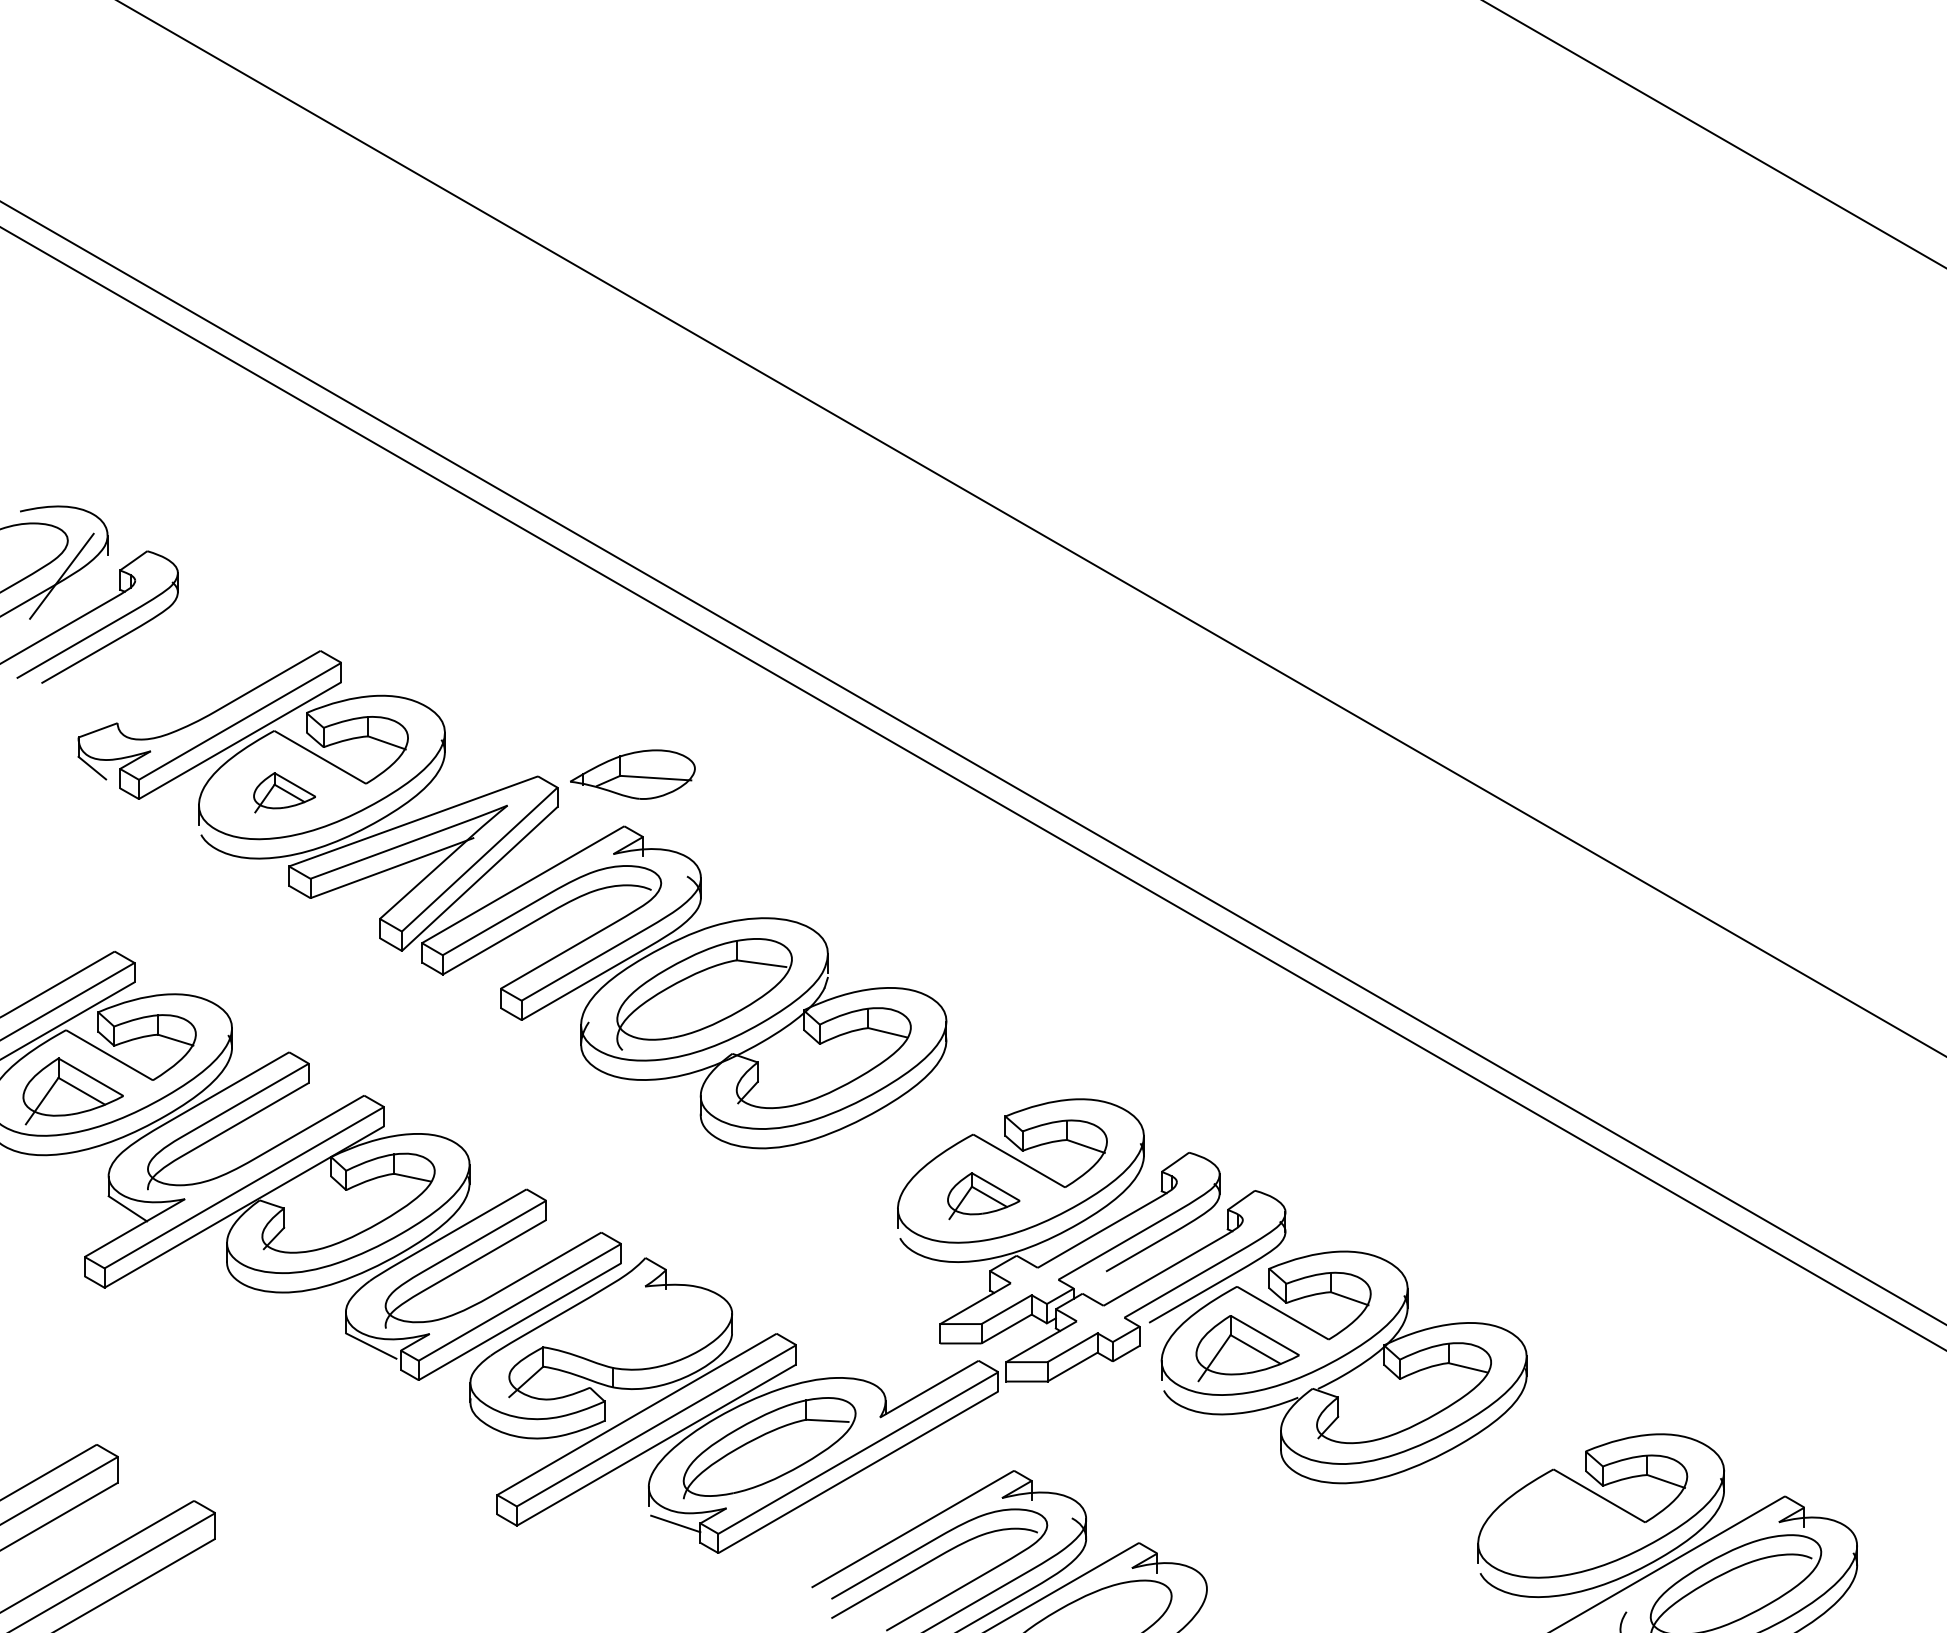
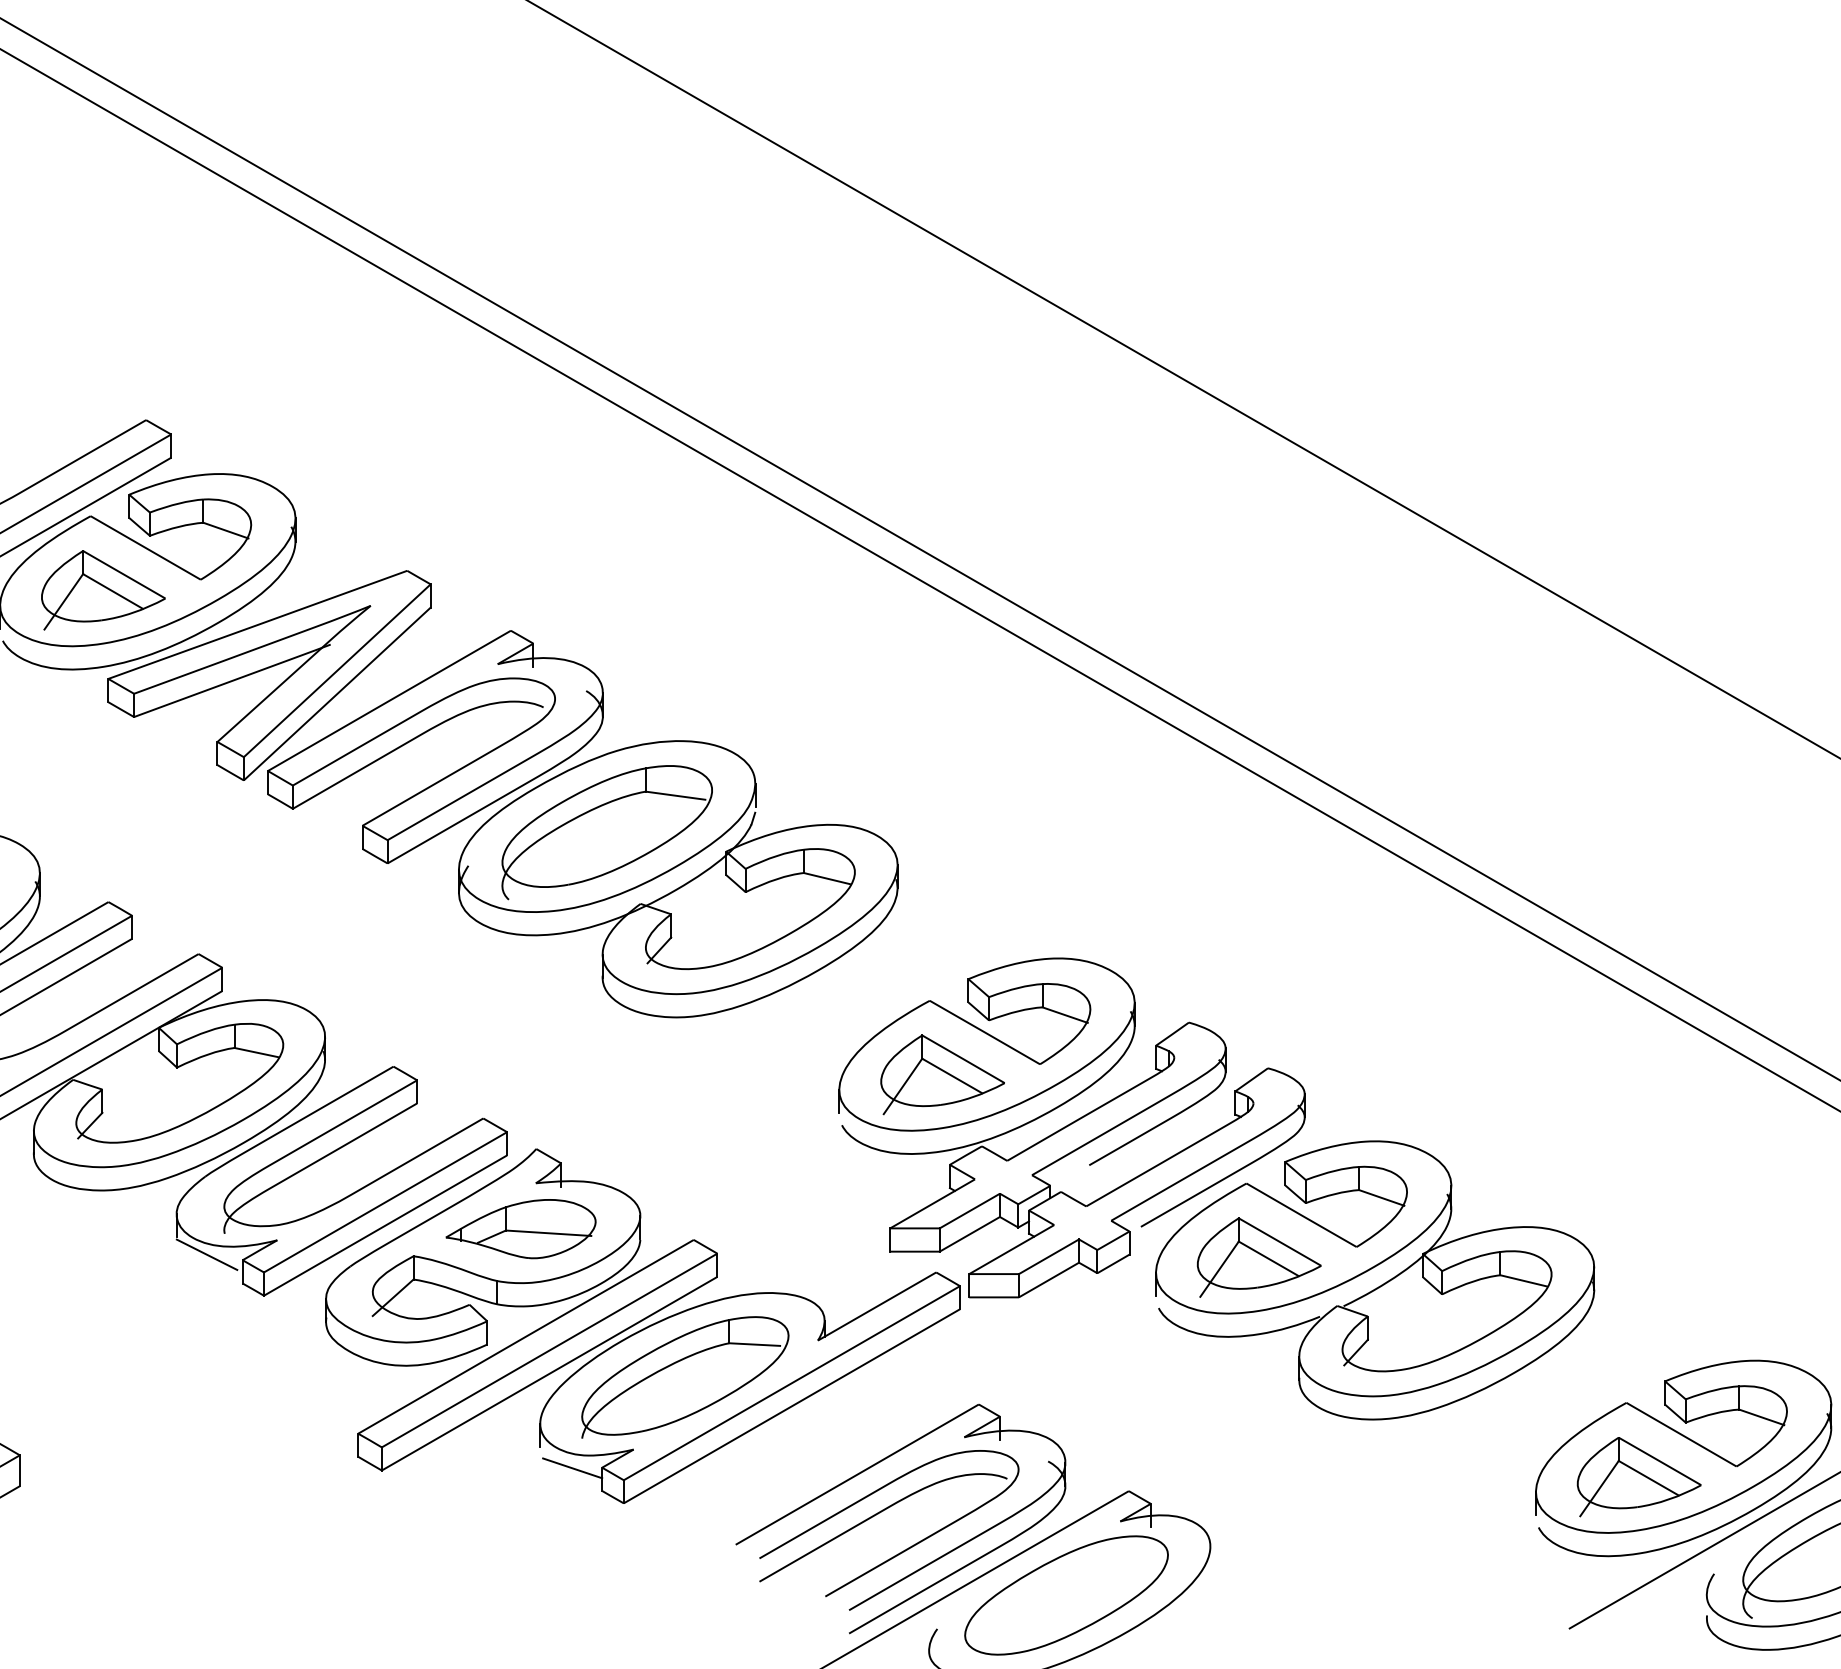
part: (632, 774) -> (520, 1228), moved
part: (284, 792) -> (102, 590), size x1.67
part: (983, 1195) -> (942, 1074), size x1.43
part: (1564, 1530) -> (1639, 1476), added

